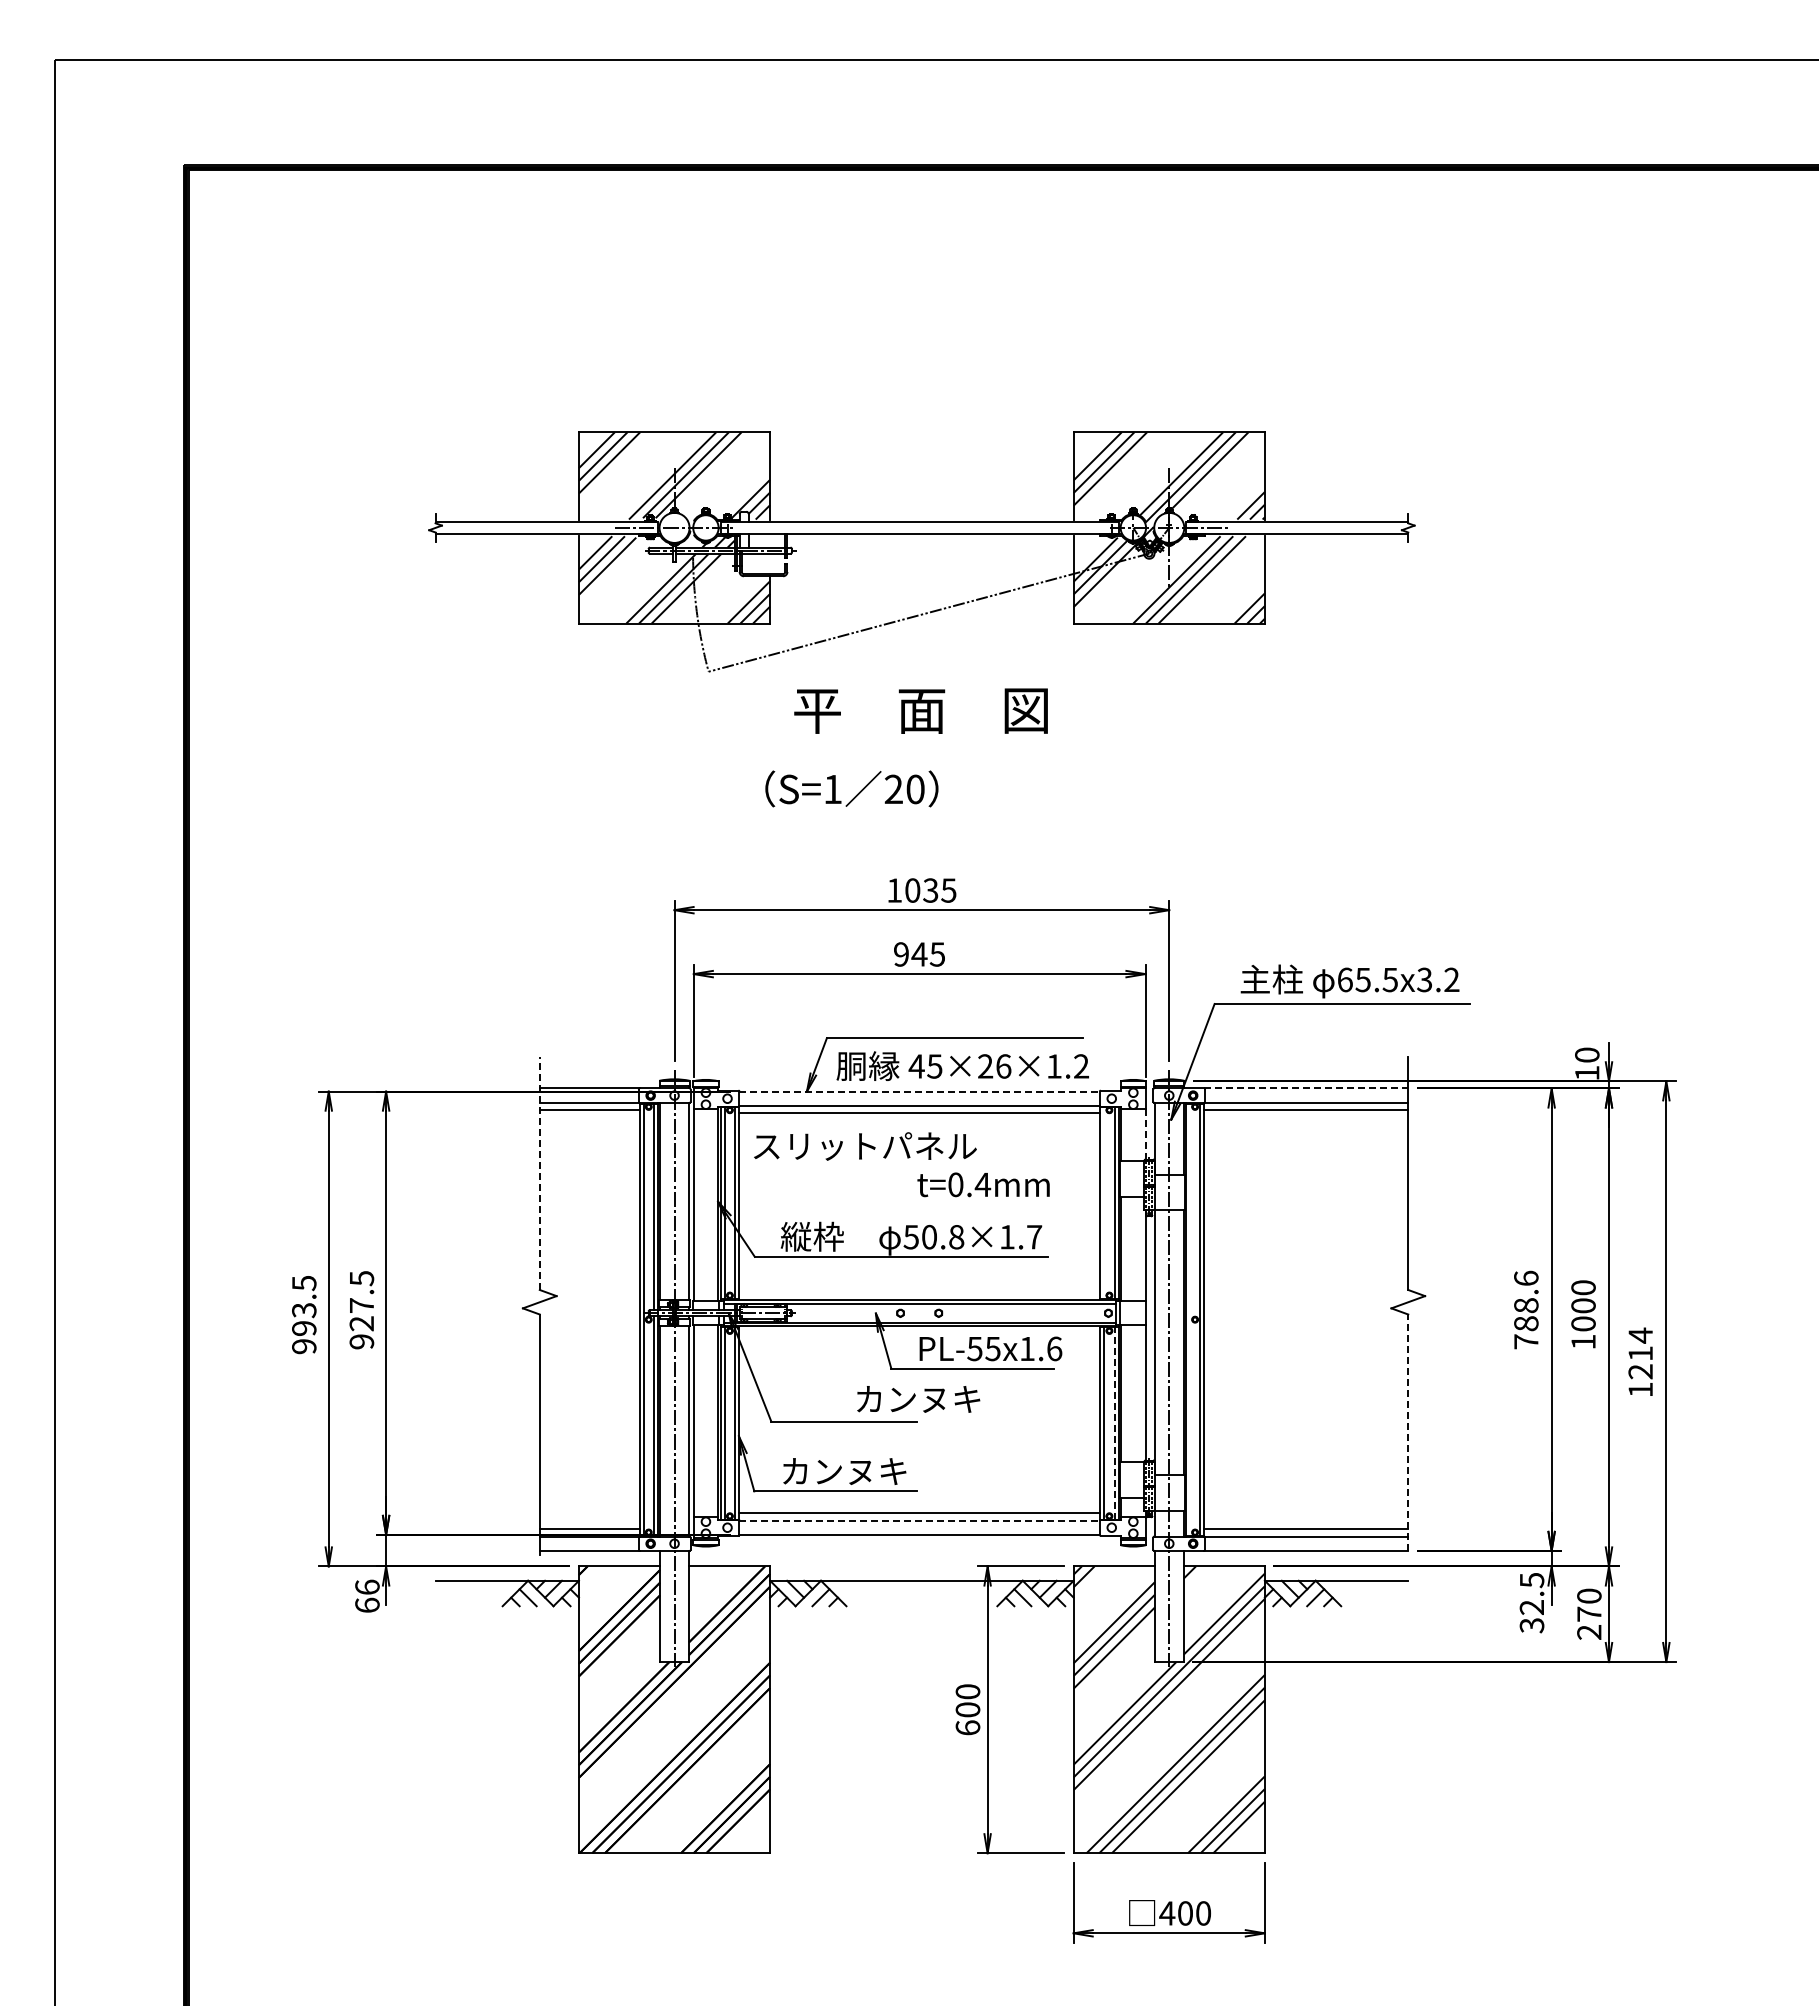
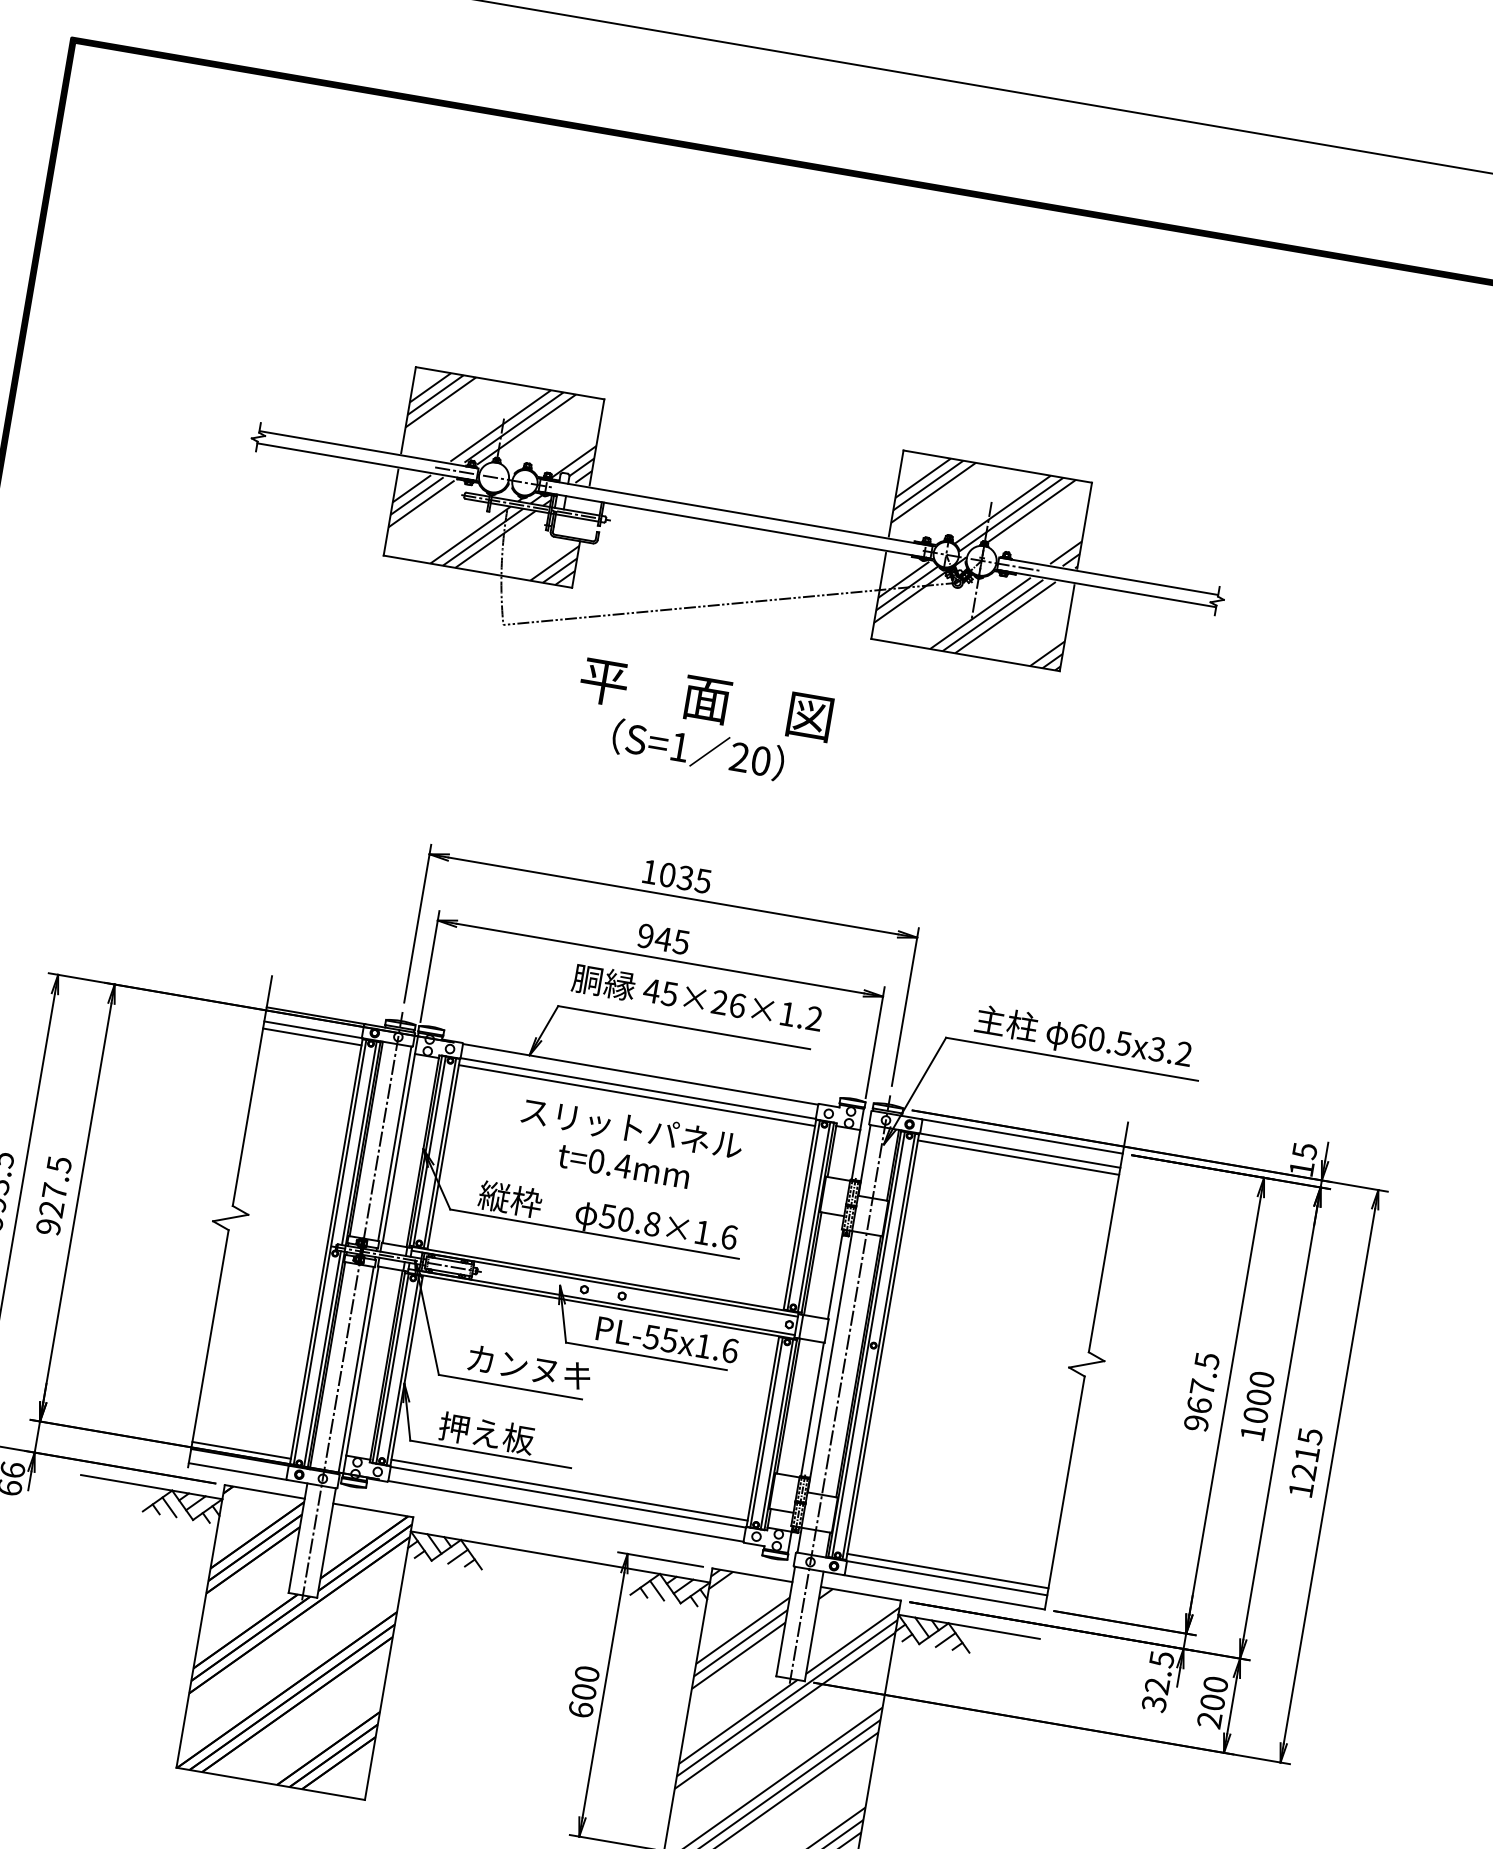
text: (851, 788) -> (698, 749), moved
text: (1362, 979) -> (1096, 1038), 65.5x3.2 -> 60.5x3.2
text: (1587, 1054) -> (1305, 1150), 10 -> 15
text: (962, 1065) -> (697, 997), moved
line: (1306, 1088) -> (1022, 1136), dashed -> solid
line: (920, 1091) -> (641, 1074), dashed -> solid
line: (1145, 1135) -> (855, 1155), dashed -> solid
text: (865, 1146) -> (632, 1128), moved
line: (539, 1173) -> (252, 1091), dashed -> solid
text: (983, 1184) -> (623, 1165), moved
line: (1104, 1202) -> (804, 1214), added
text: (1034, 1236) -> (729, 1236), 50.8×1.7 -> 50.8×1.6
text: (1526, 1309) -> (1202, 1391), 788.6 -> 967.5
line: (1189, 1319) -> (868, 1344), added
text: (1640, 1335) -> (1310, 1436), 1214 -> 1215
text: (918, 1399) -> (529, 1367), moved
line: (1114, 1423) -> (776, 1434), dashed -> solid
line: (1408, 1432) -> (1065, 1492), dashed -> solid
text: (843, 1471) -> (501, 1436), カンヌキ -> 押え板
line: (920, 1520) -> (569, 1497), dashed -> solid
text: (1589, 1613) -> (1212, 1701), 270 -> 200

